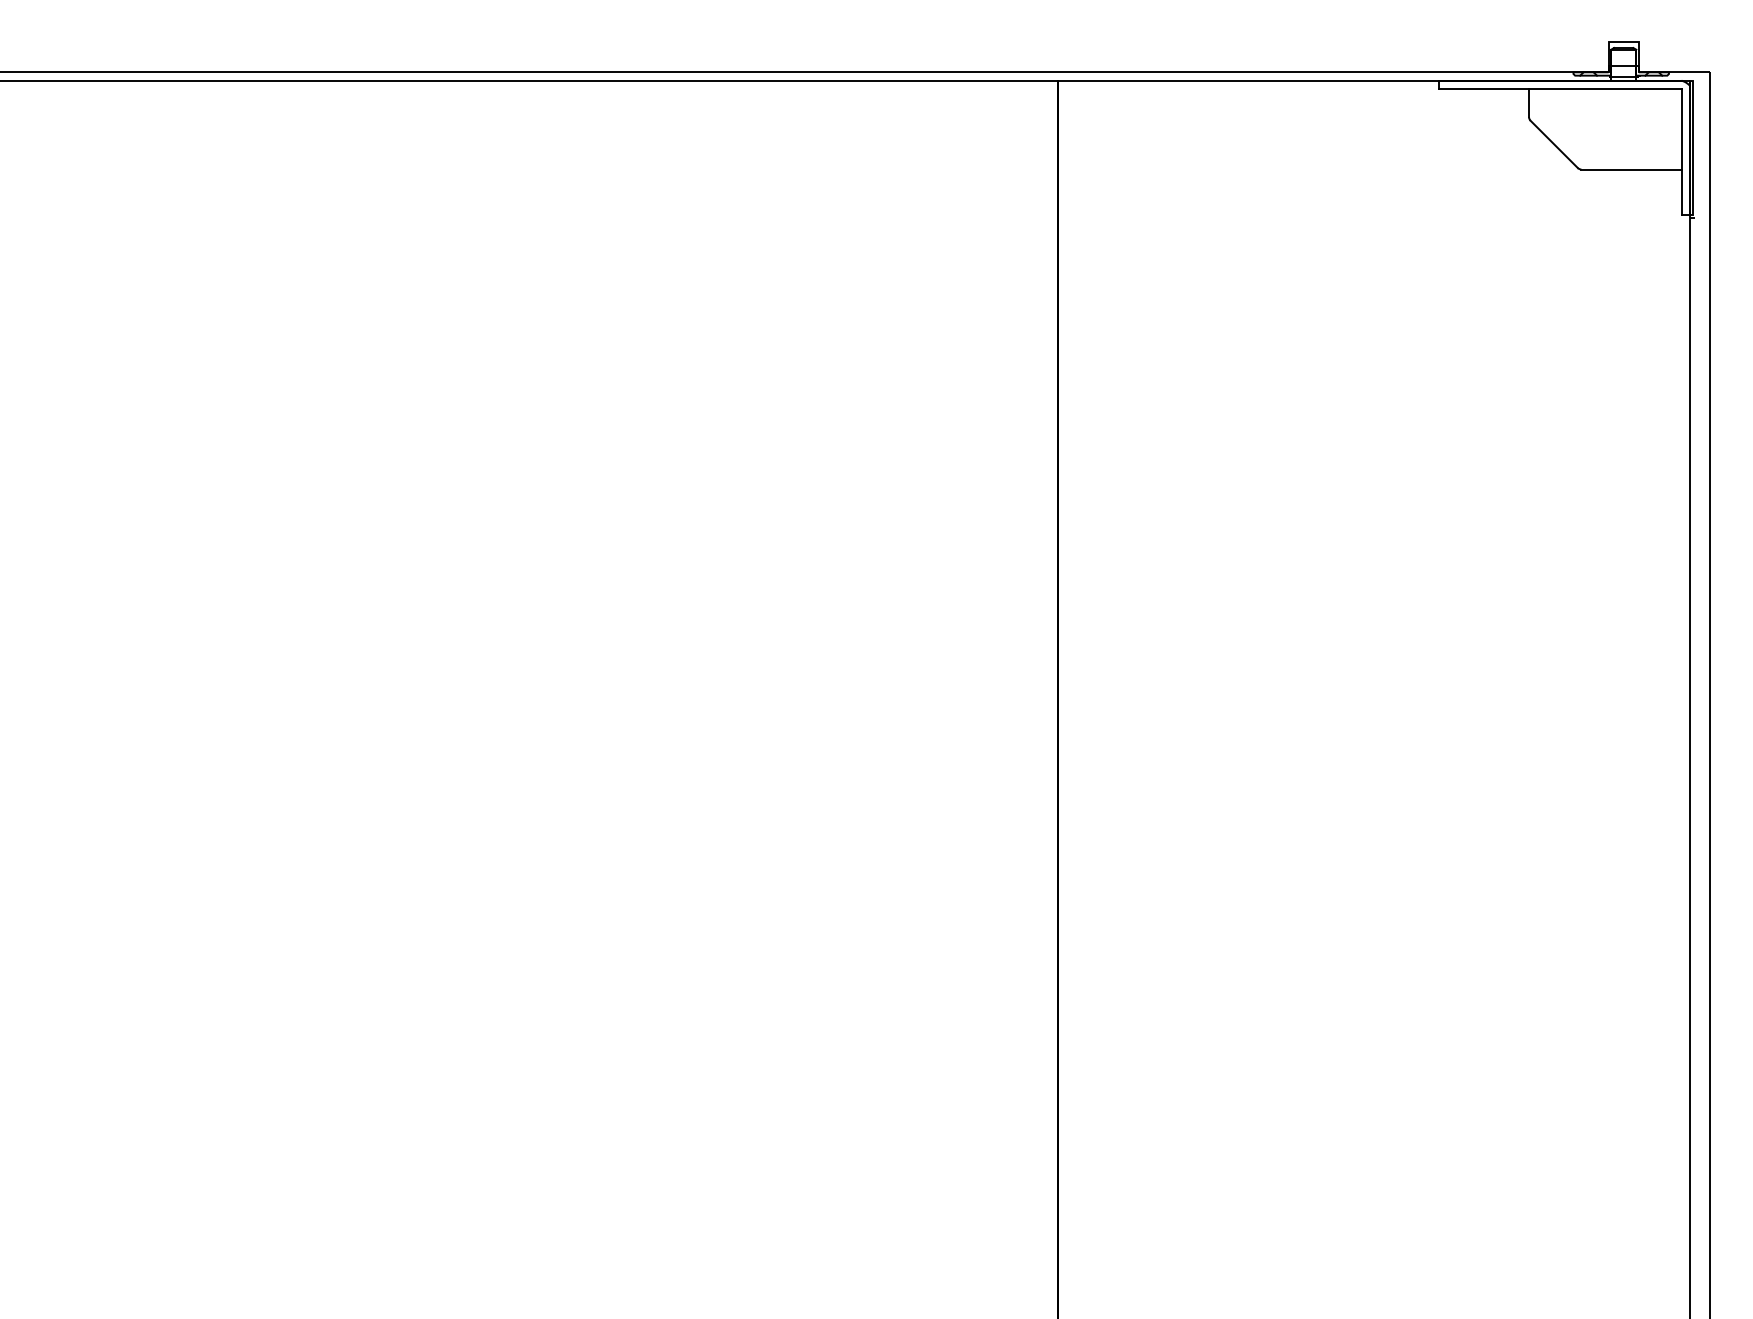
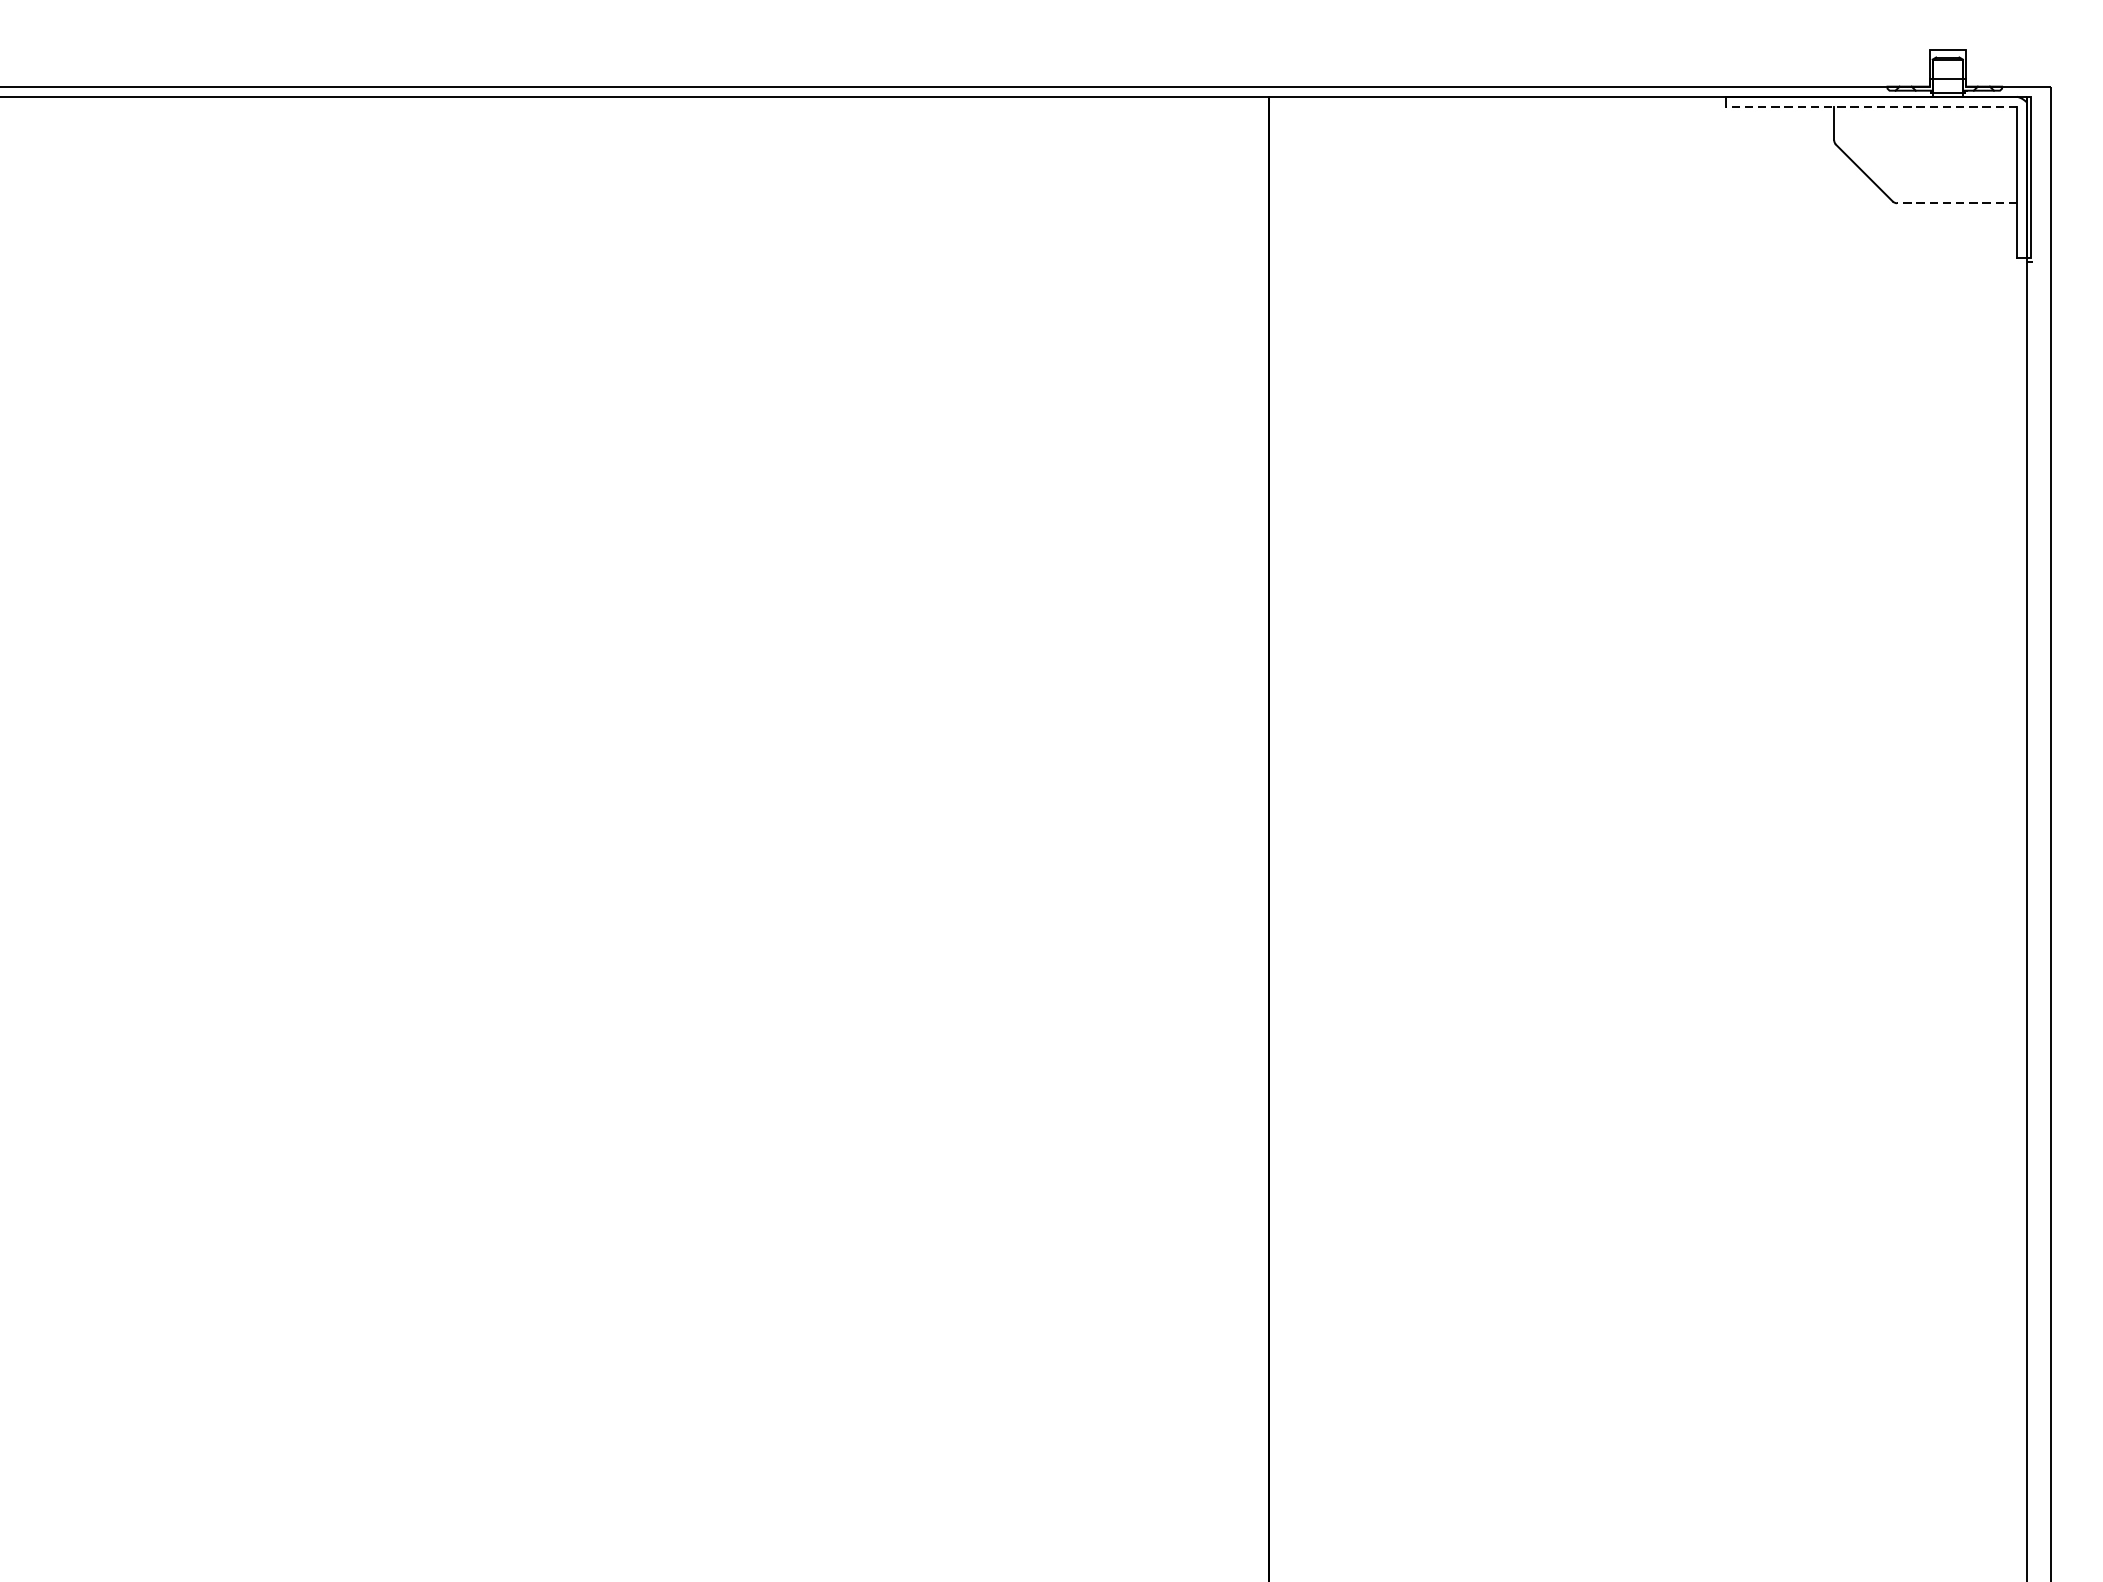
line: (1559, 89) -> (1870, 107), solid -> dashed
line: (1630, 169) -> (1955, 203), solid -> dashed

